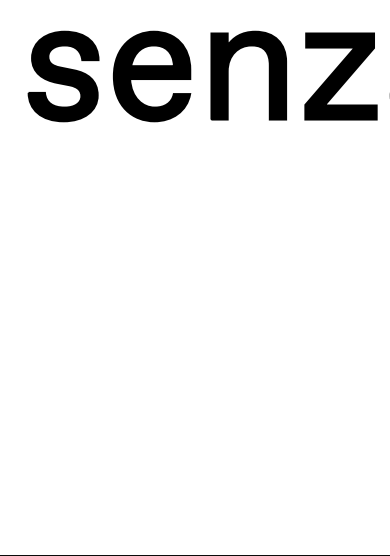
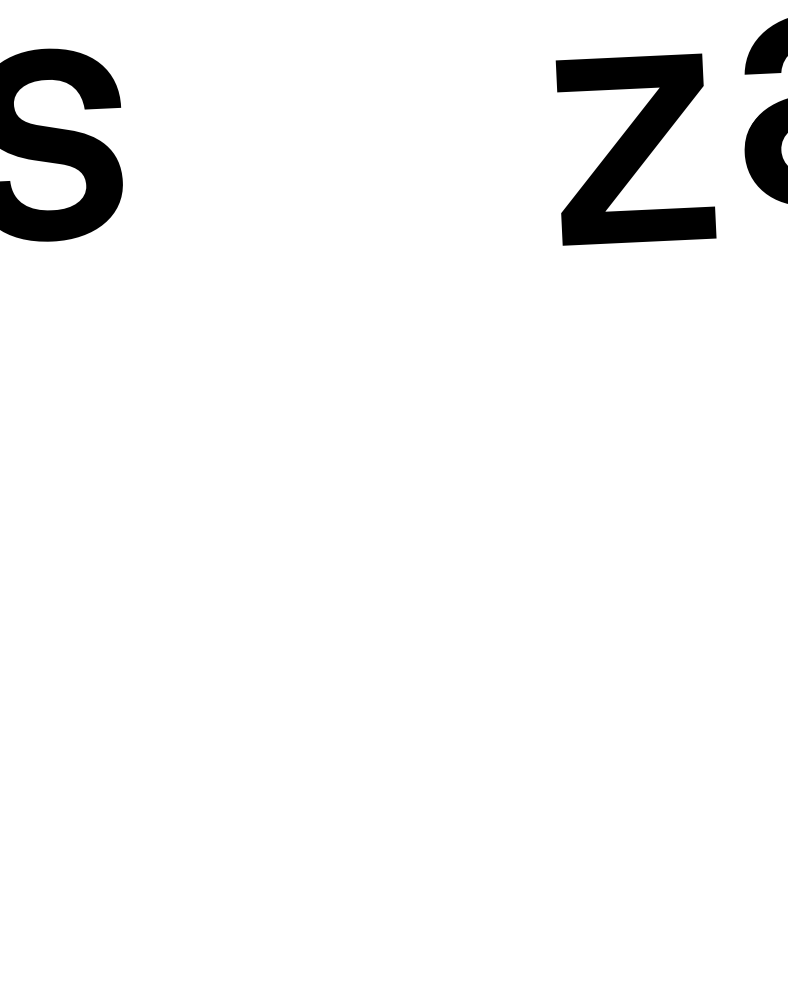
part: (228, 75) -> (398, 126), removed
part: (152, 76) -> (236, 136), removed
part: (340, 76) -> (634, 149), moved

